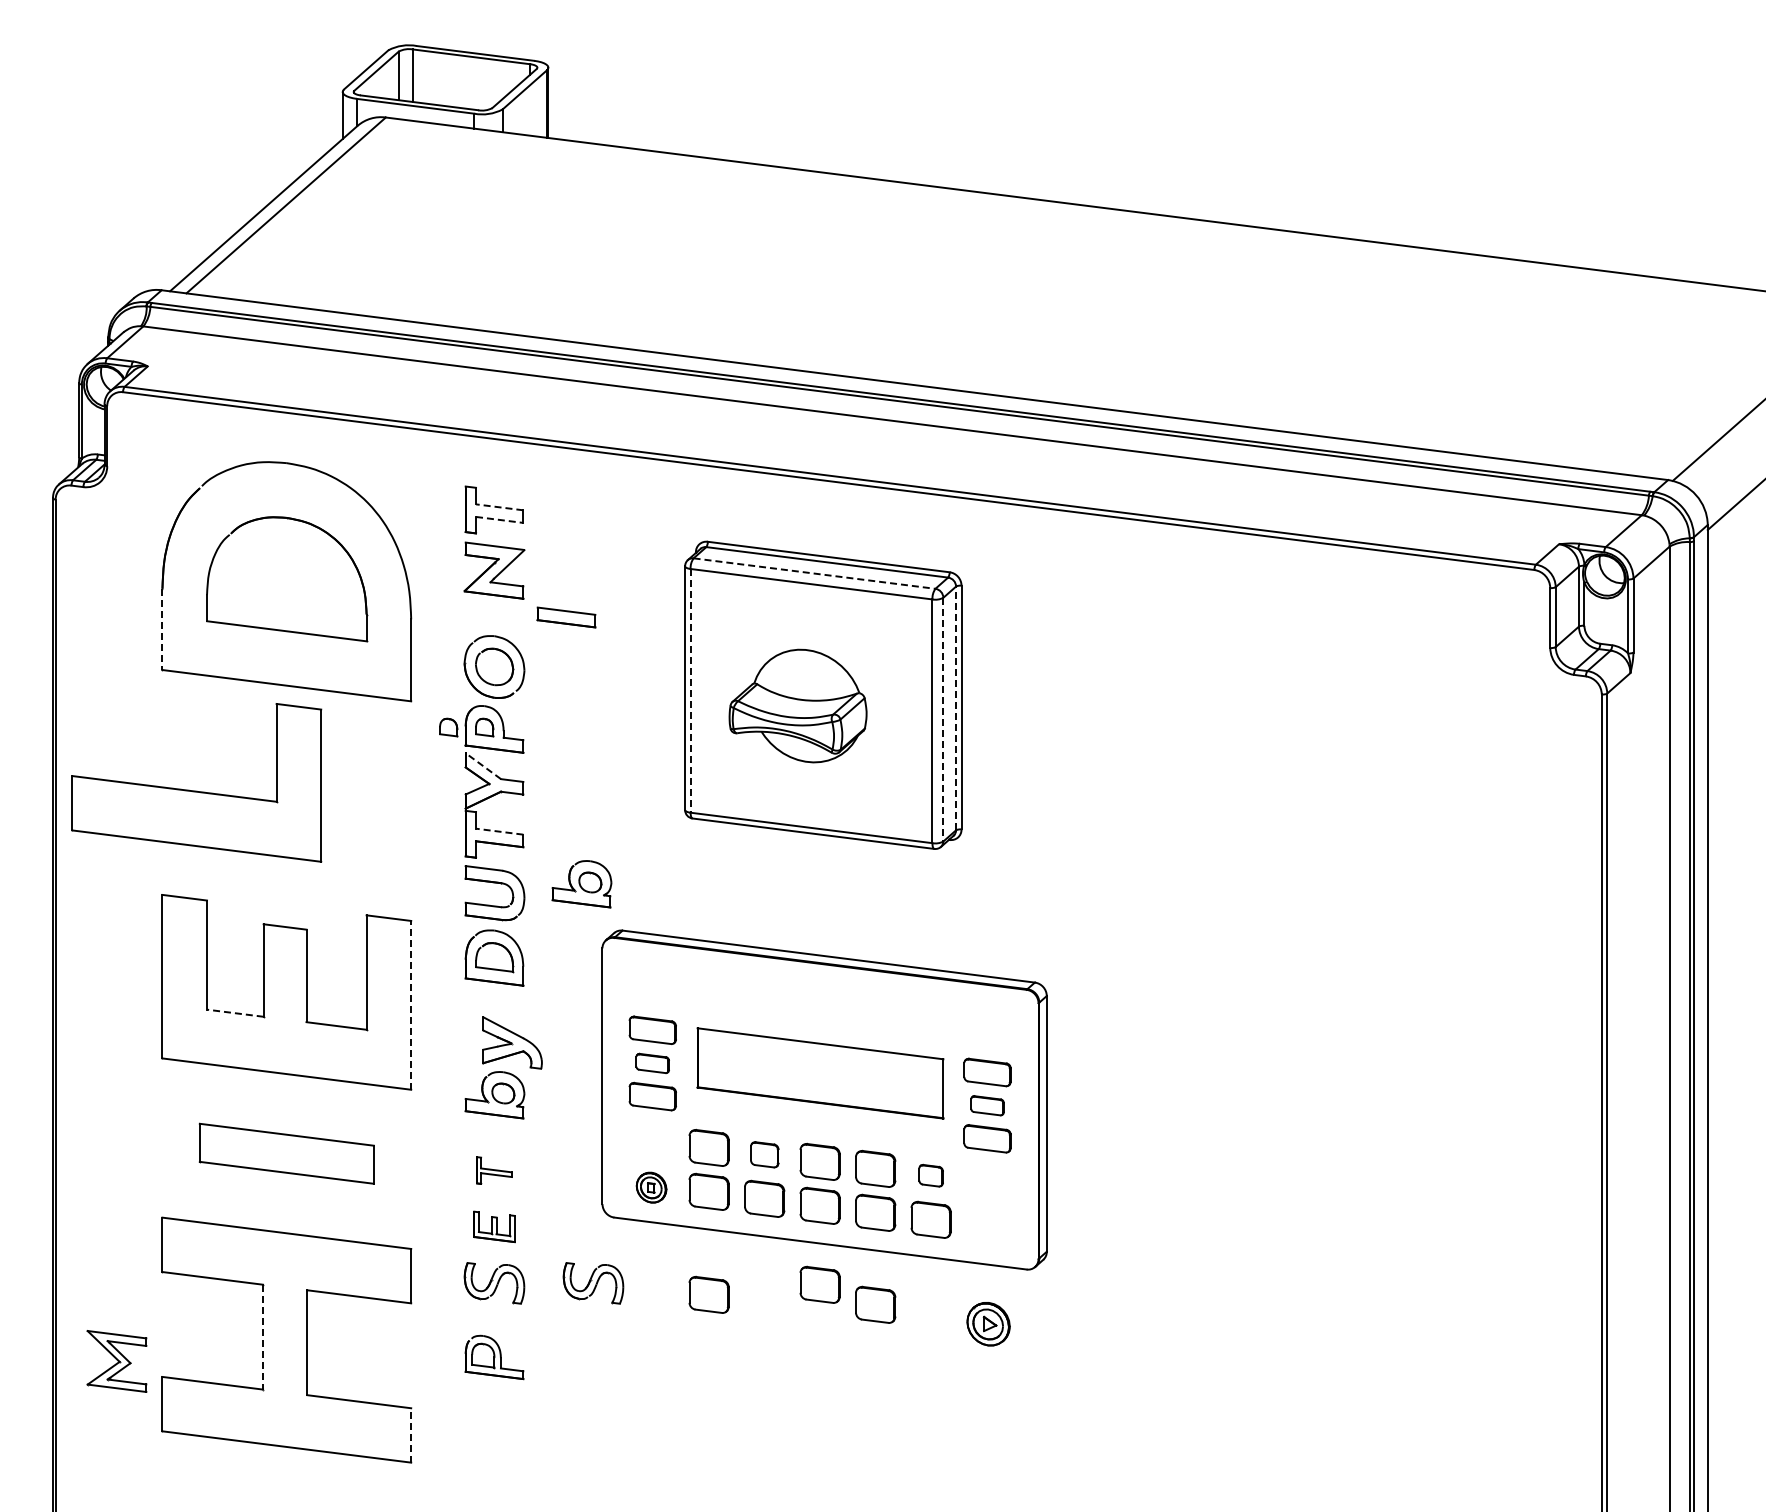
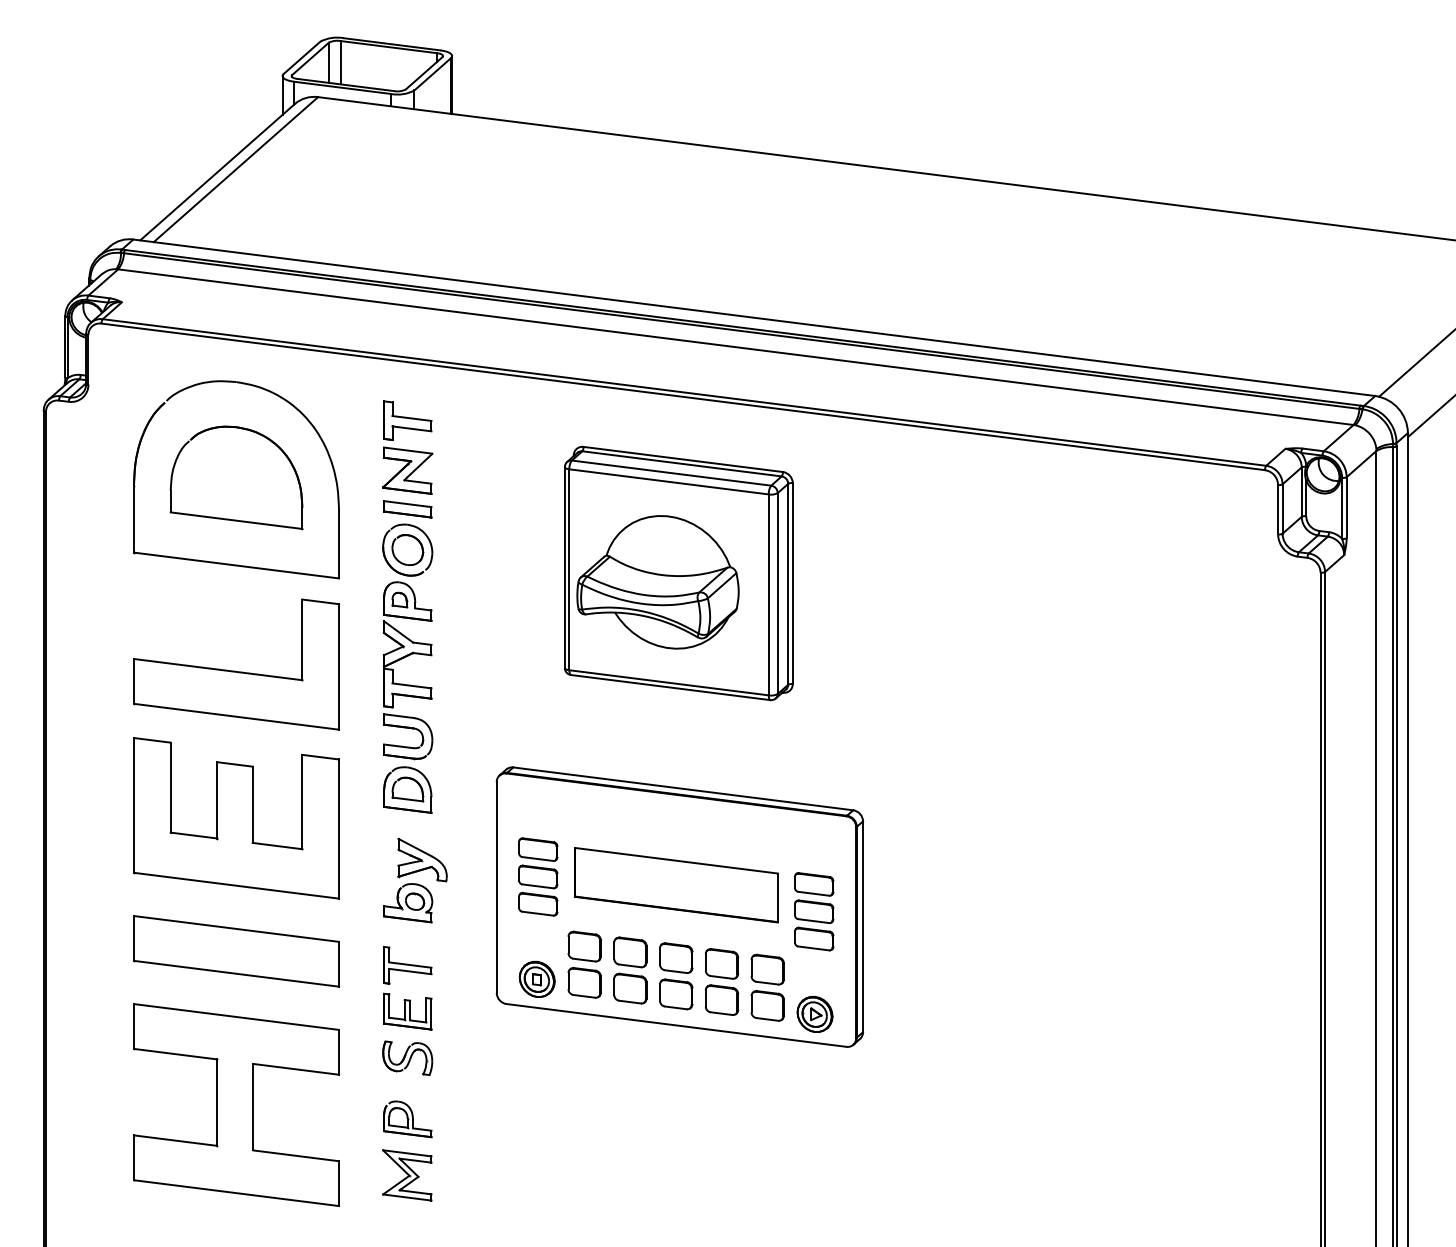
line: (499, 507) -> (411, 418), dashed -> solid
line: (499, 519) -> (411, 428), dashed -> solid
line: (814, 573) -> (671, 473), dashed -> solid
part: (566, 617) -> (407, 509), moved
line: (162, 629) -> (134, 519), dashed -> solid
line: (690, 690) -> (569, 569), dashed -> solid
part: (797, 705) -> (657, 581), size x1.43
line: (956, 708) -> (788, 584), dashed -> solid
line: (943, 719) -> (777, 593), dashed -> solid
part: (448, 727) -> (369, 600), removed
line: (483, 766) -> (398, 632), dashed -> solid
part: (196, 790) -> (236, 670), moved
line: (499, 831) -> (411, 685), dashed -> solid
part: (581, 884) -> (479, 729), removed
line: (411, 1004) -> (339, 828), dashed -> solid
line: (235, 1013) -> (194, 835), dashed -> solid
part: (652, 1063) -> (537, 877), size x1.43
part: (987, 1105) -> (814, 911), size x1.43
part: (286, 1153) -> (236, 951), size x1.43
part: (764, 1154) -> (630, 952), size x1.43
part: (494, 1170) -> (407, 965), size x1.67
part: (930, 1175) -> (767, 969), size x1.67
part: (651, 1187) -> (537, 979), size x1.43
part: (494, 1226) -> (407, 1011), size x1.43
part: (593, 1283) -> (489, 1058), removed
part: (819, 1284) -> (675, 1059), removed
part: (708, 1294) -> (584, 1067), removed
part: (875, 1304) -> (721, 1075), removed
part: (988, 1324) -> (814, 1014), moved
line: (263, 1337) -> (217, 1102), dashed -> solid
part: (116, 1361) -> (406, 1175), moved
line: (411, 1434) -> (339, 1182), dashed -> solid

